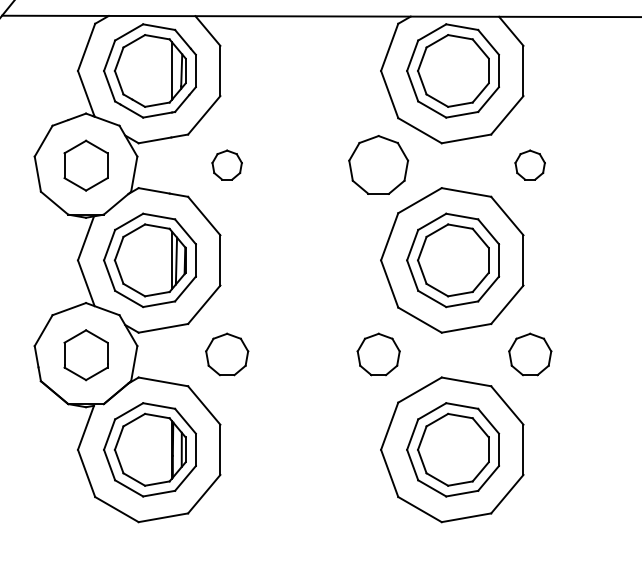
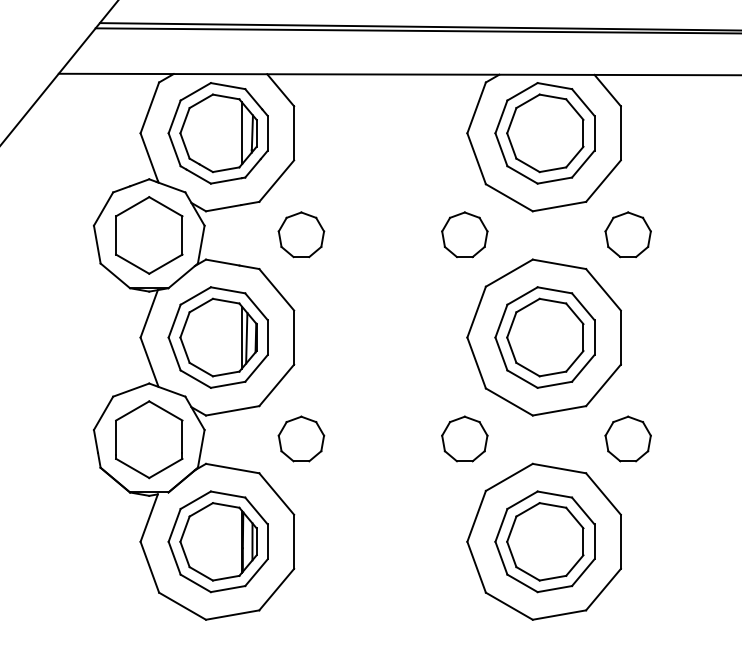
part: (227, 164) -> (301, 234), size x1.43
part: (378, 164) -> (464, 234), size x0.71
part: (529, 164) -> (627, 234), size x1.43
part: (86, 165) -> (149, 235), size x1.43
part: (86, 354) -> (149, 439), size x1.43

